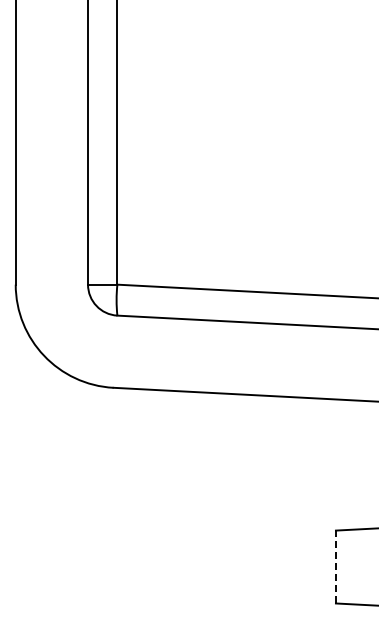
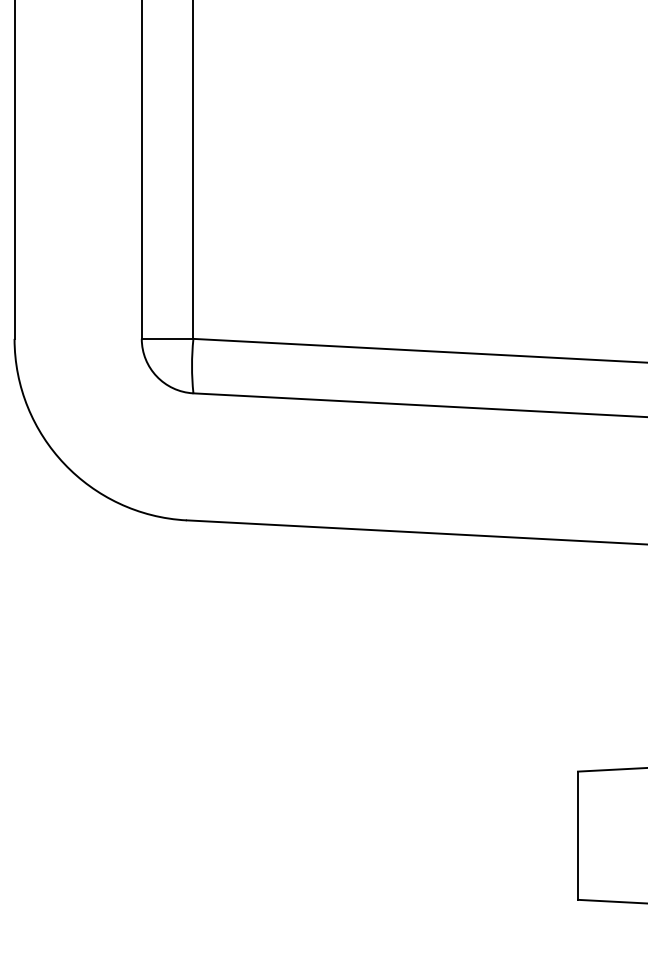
line: (335, 566) -> (577, 834), dashed -> solid

